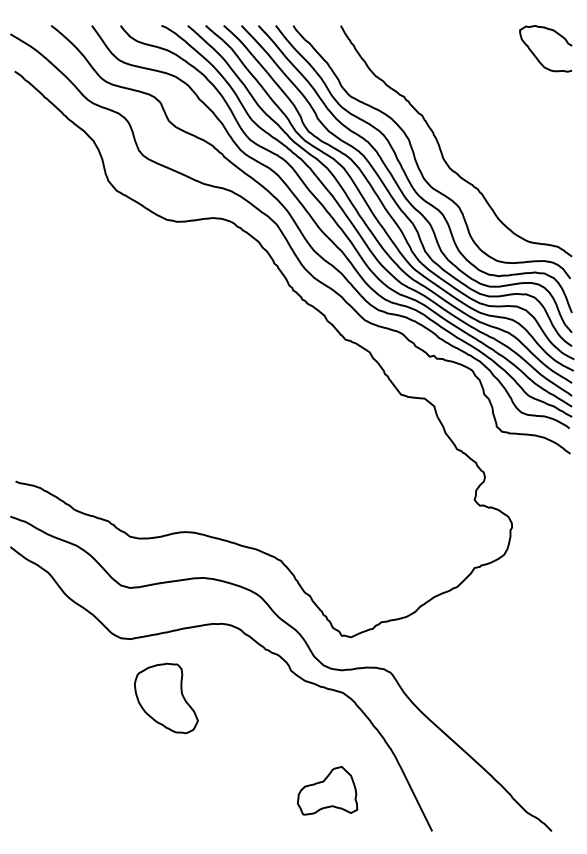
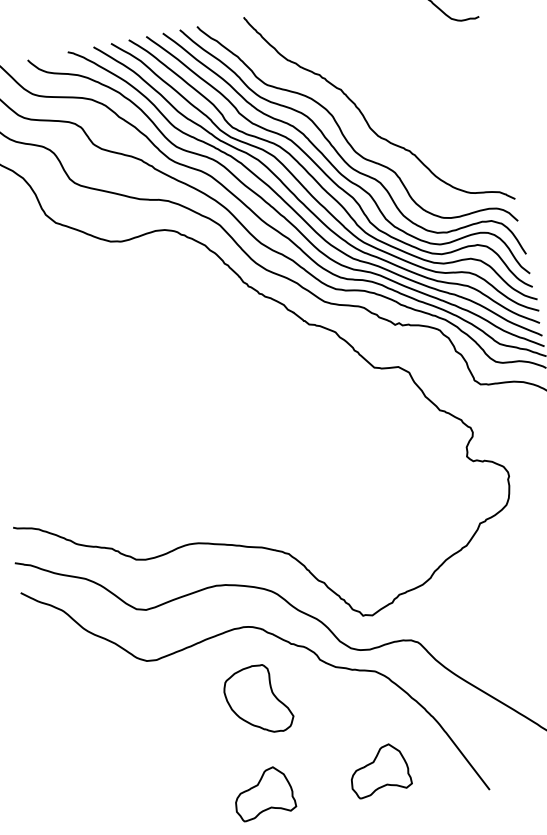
part: (166, 698) -> (258, 700), moved
part: (209, 790) -> (263, 793), added

